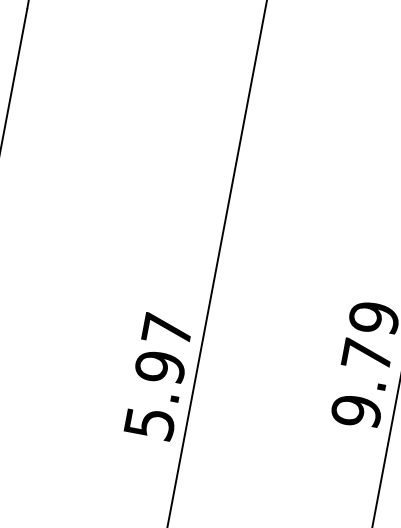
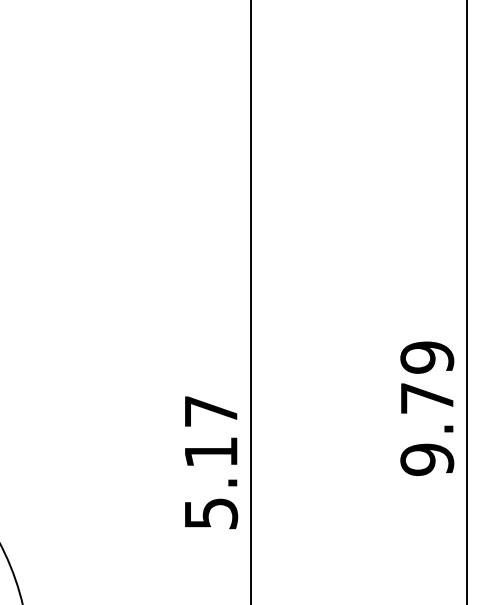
text: (160, 367) -> (211, 452), 5.97 -> 5.17

